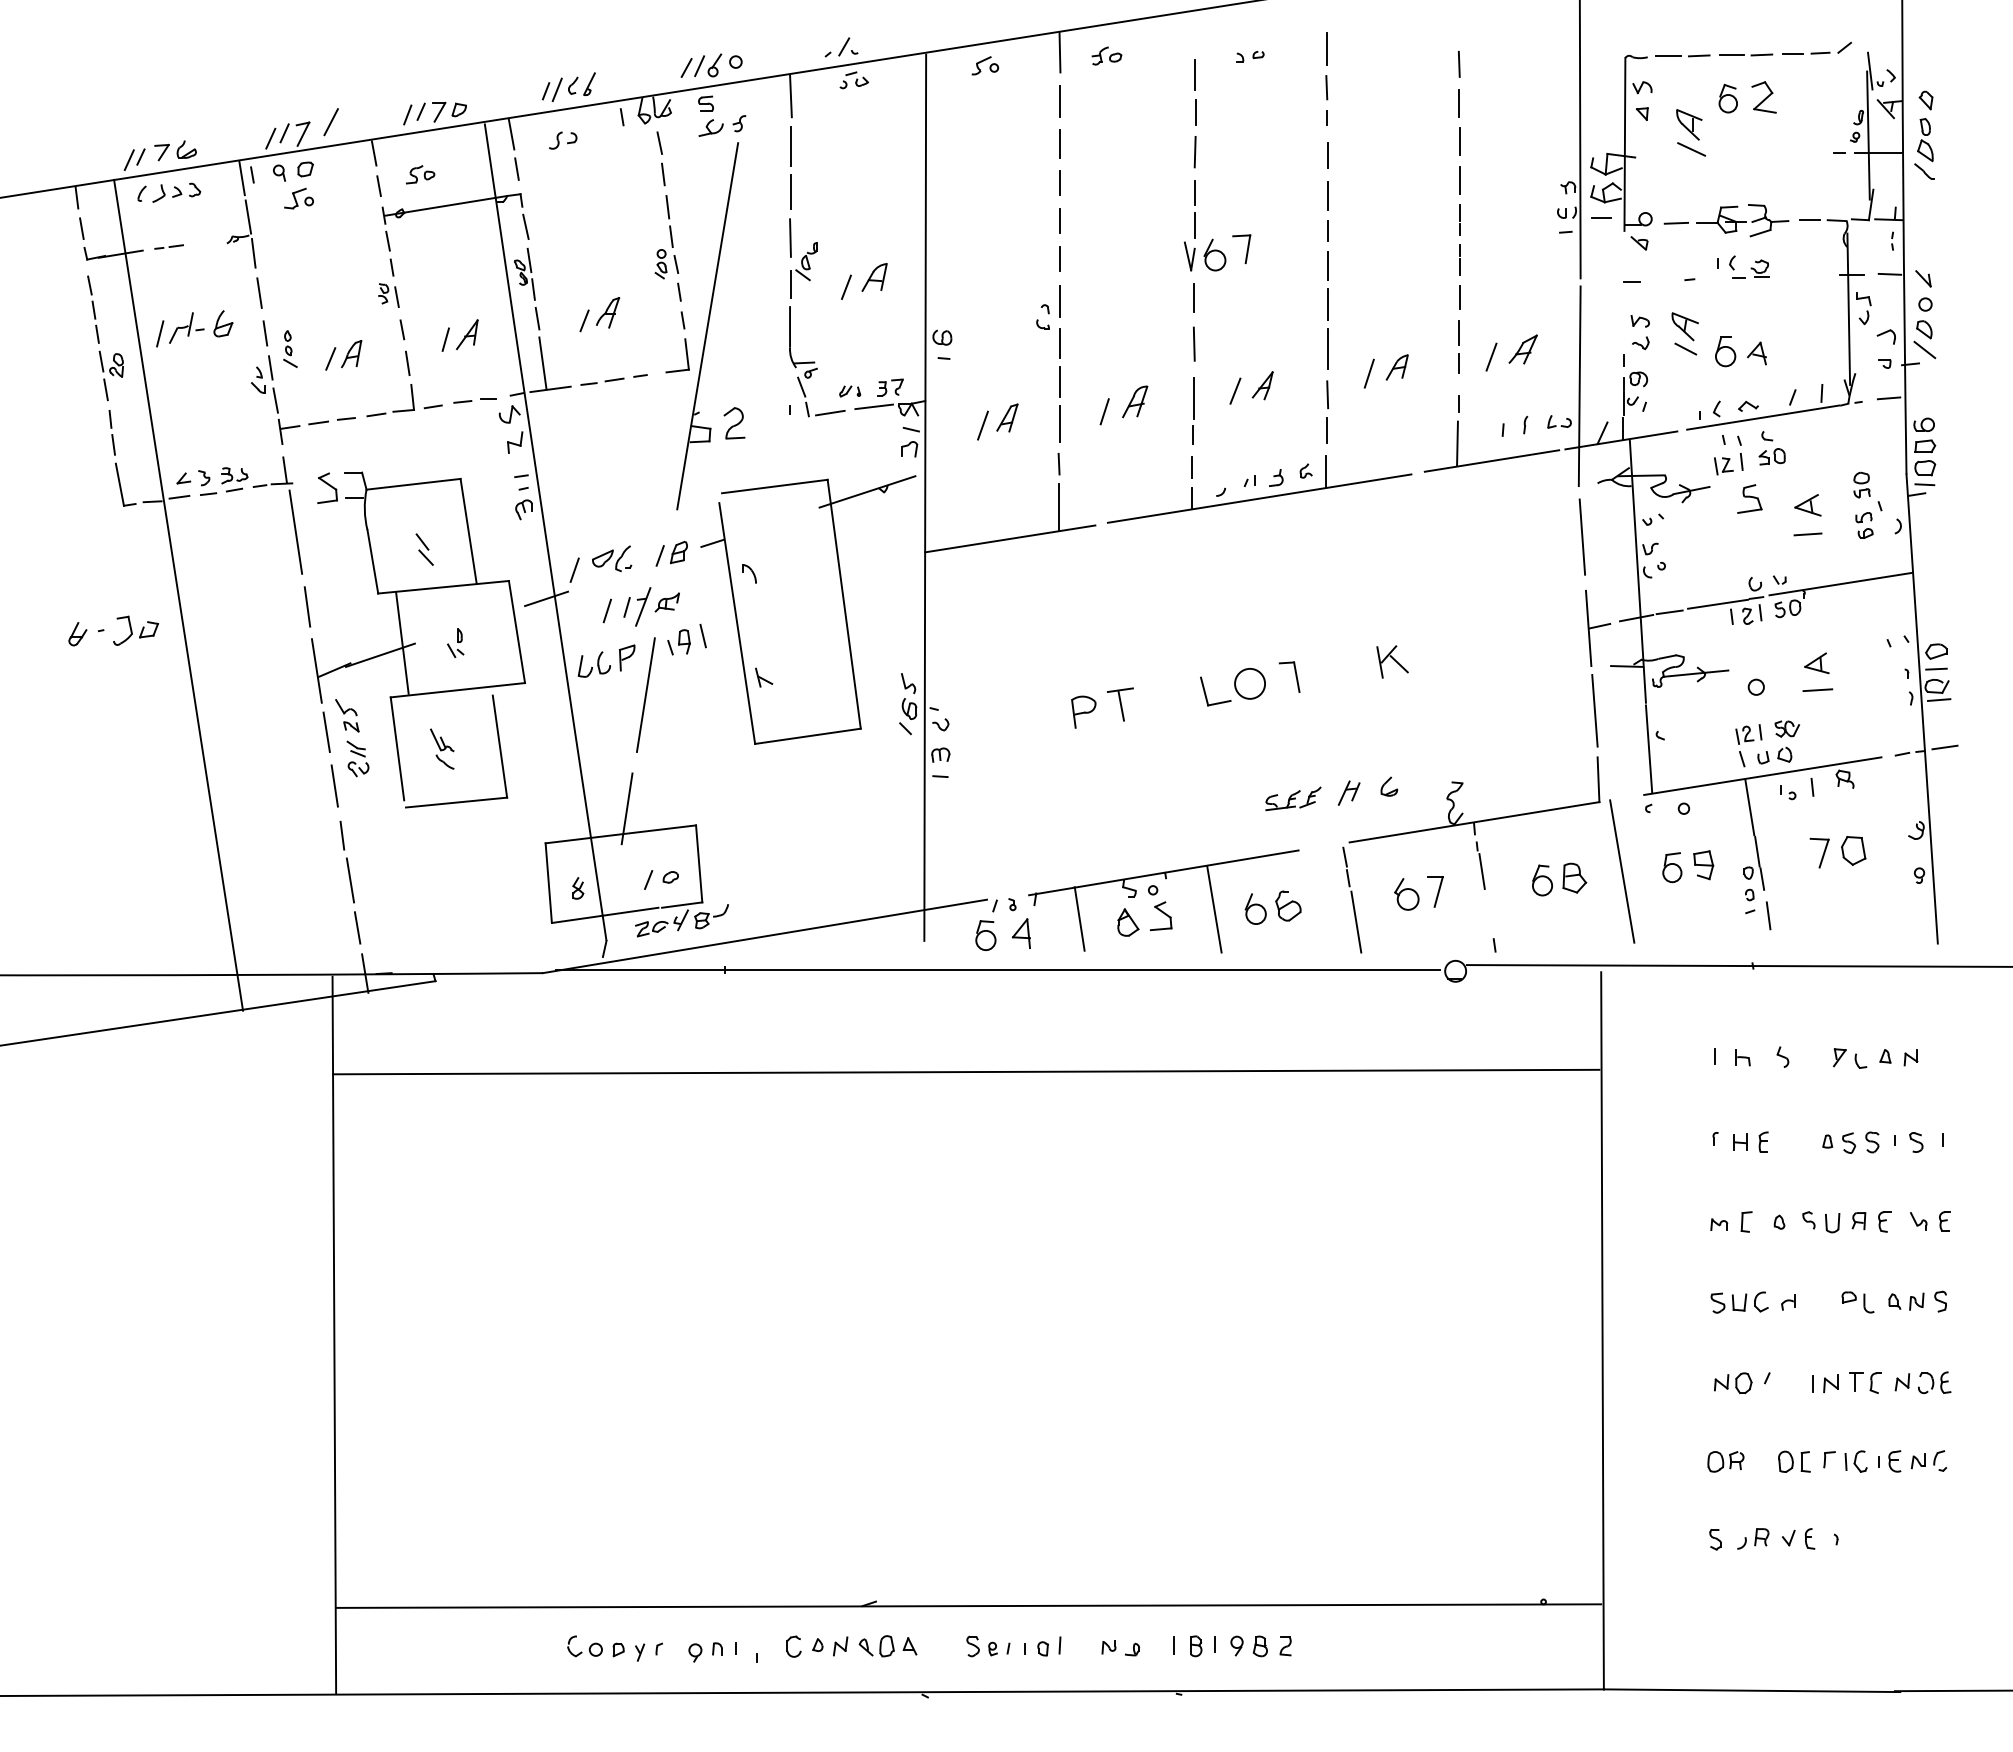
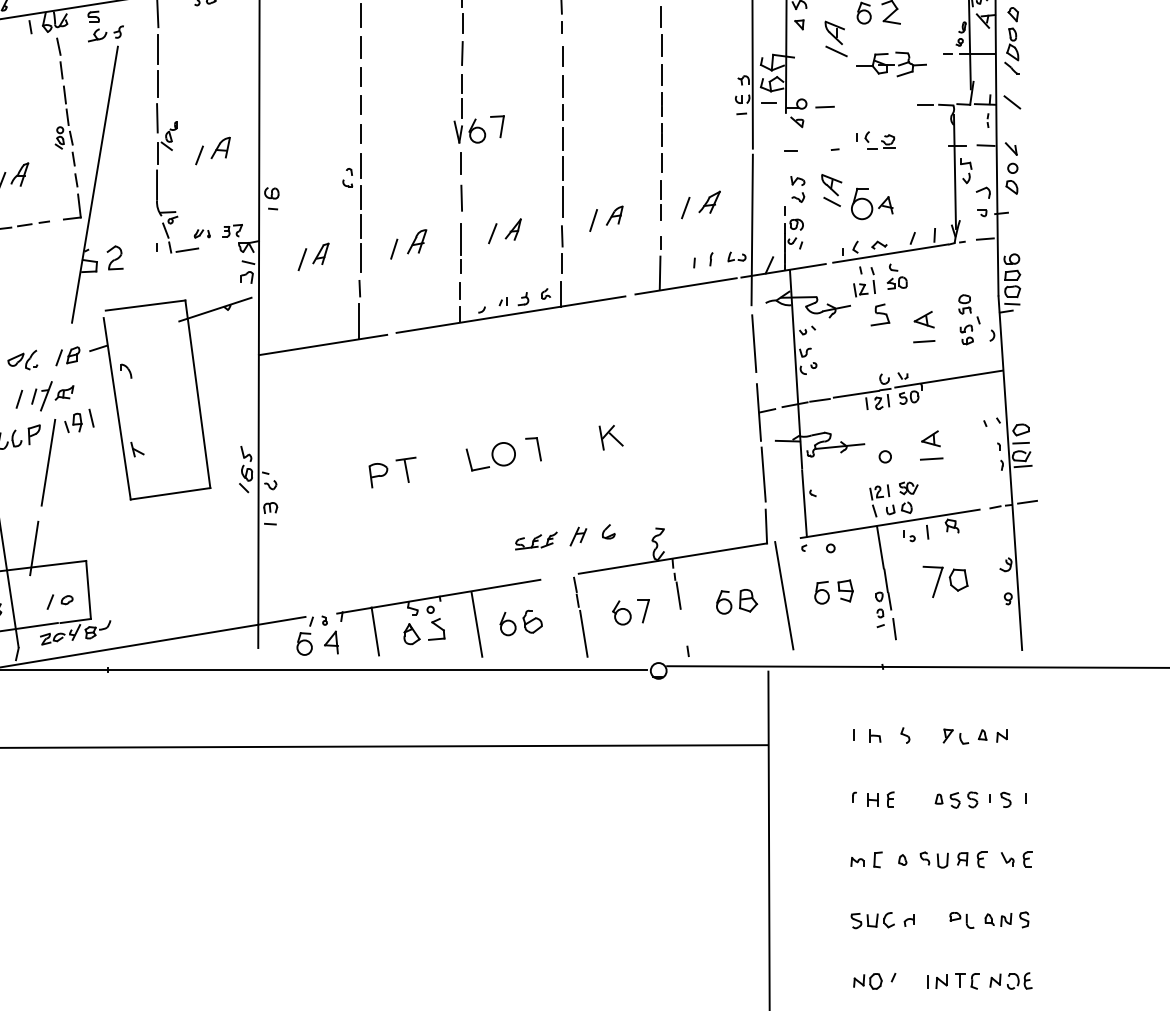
part: (1742, 220) -> (891, 64), moved
line: (1924, 349) -> (1012, 102), moved
part: (1725, 351) -> (862, 203), size x1.4
line: (874, 406) -> (220, 245), removed
part: (1819, 852) -> (932, 581), size x1.4

